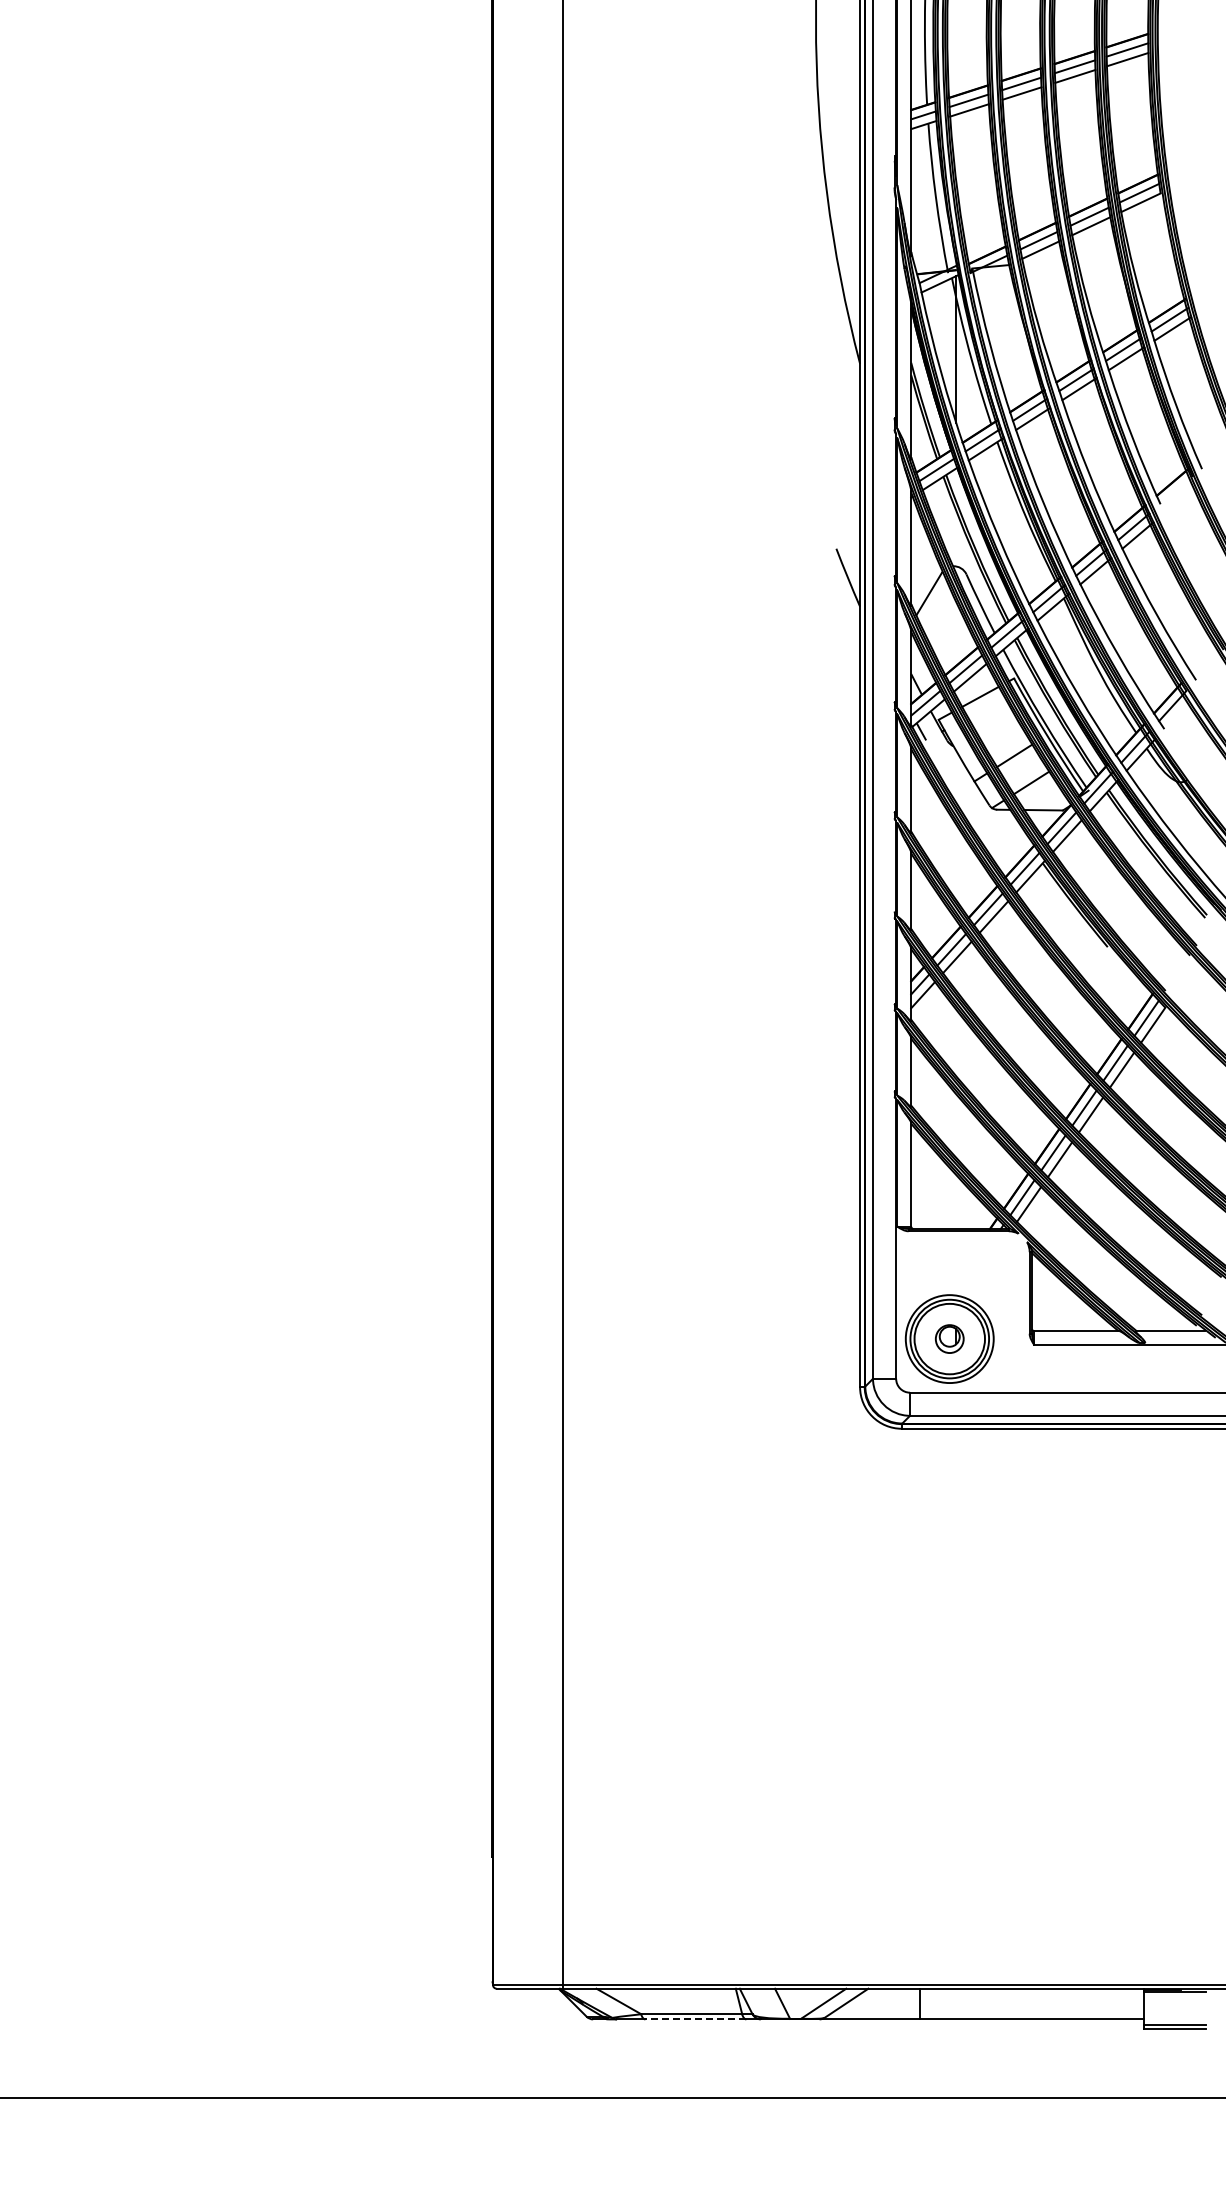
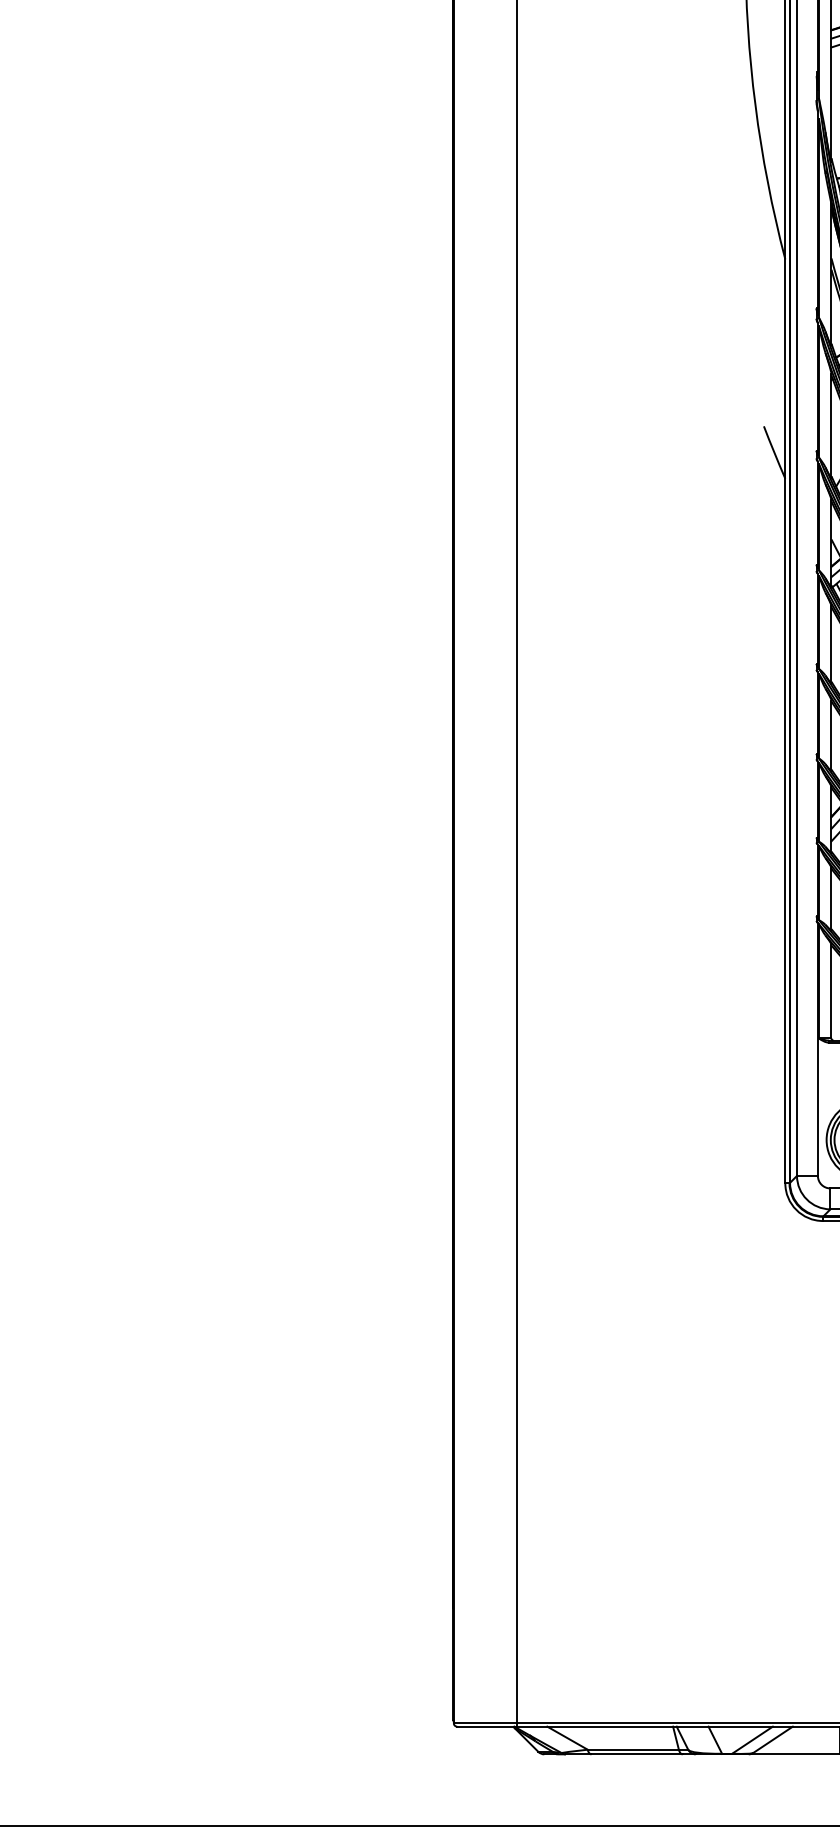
line: (695, 2019) -> (636, 1754), dashed -> solid

